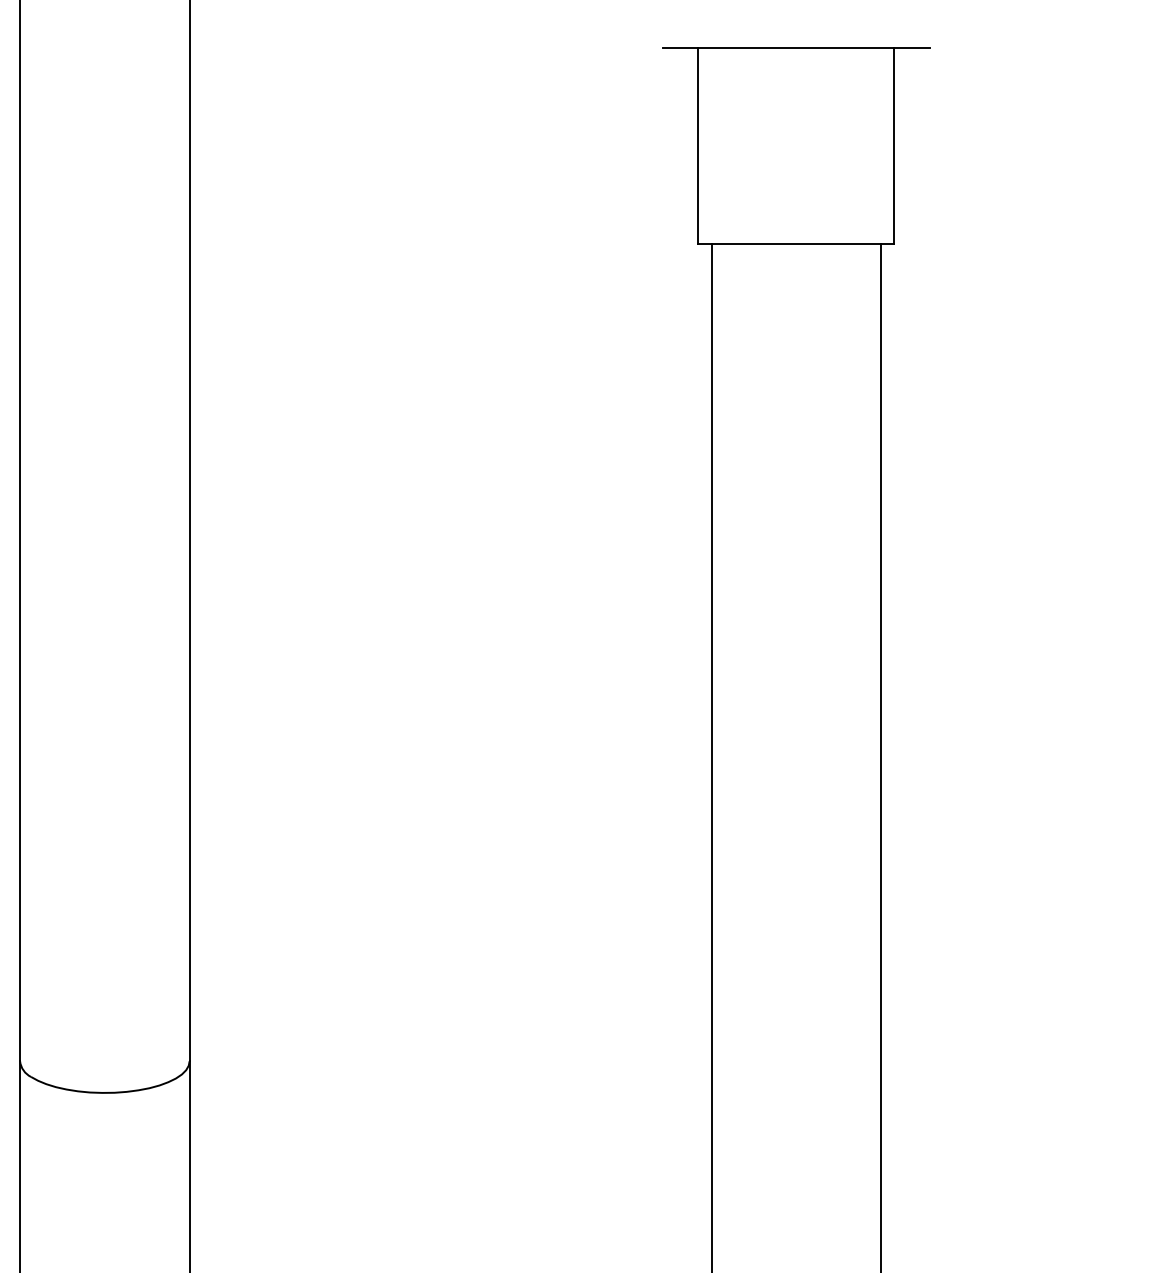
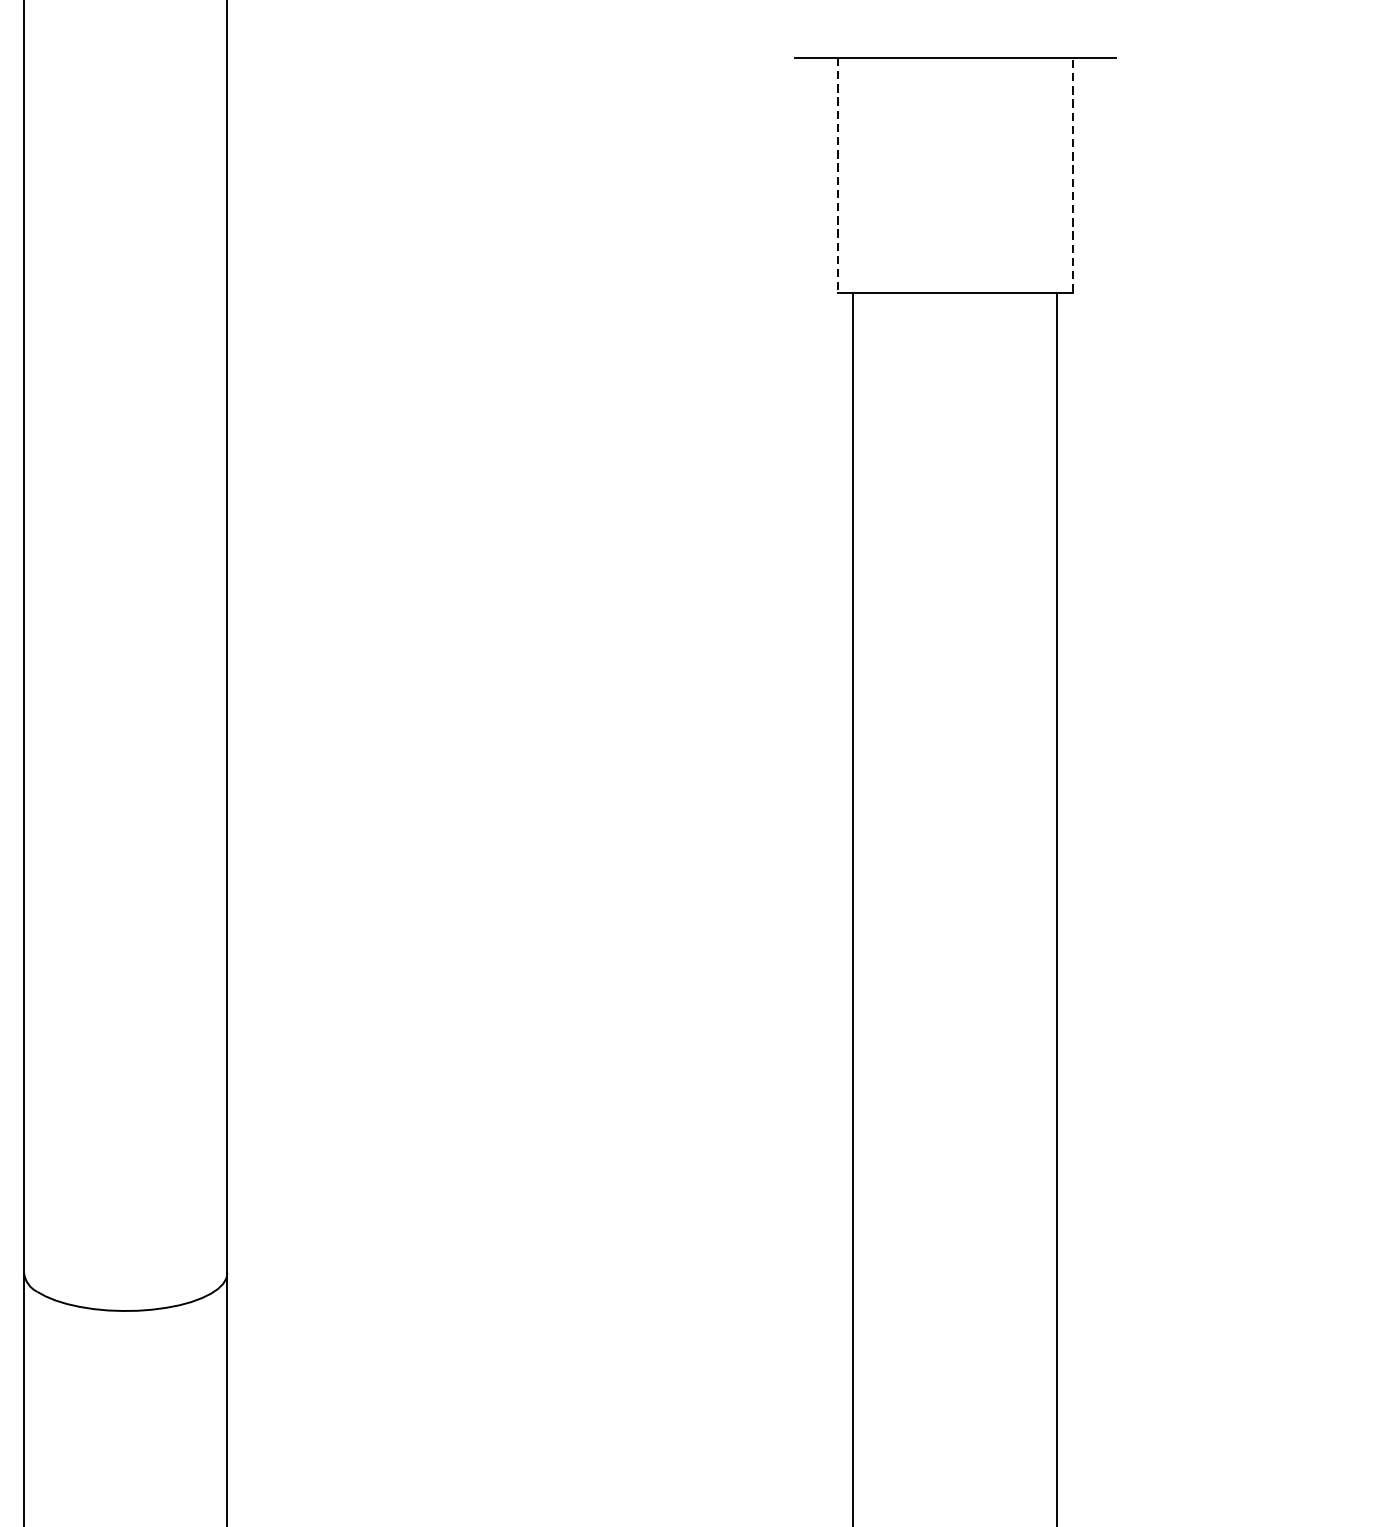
line: (698, 146) -> (837, 175), solid -> dashed
line: (894, 146) -> (1072, 175), solid -> dashed

